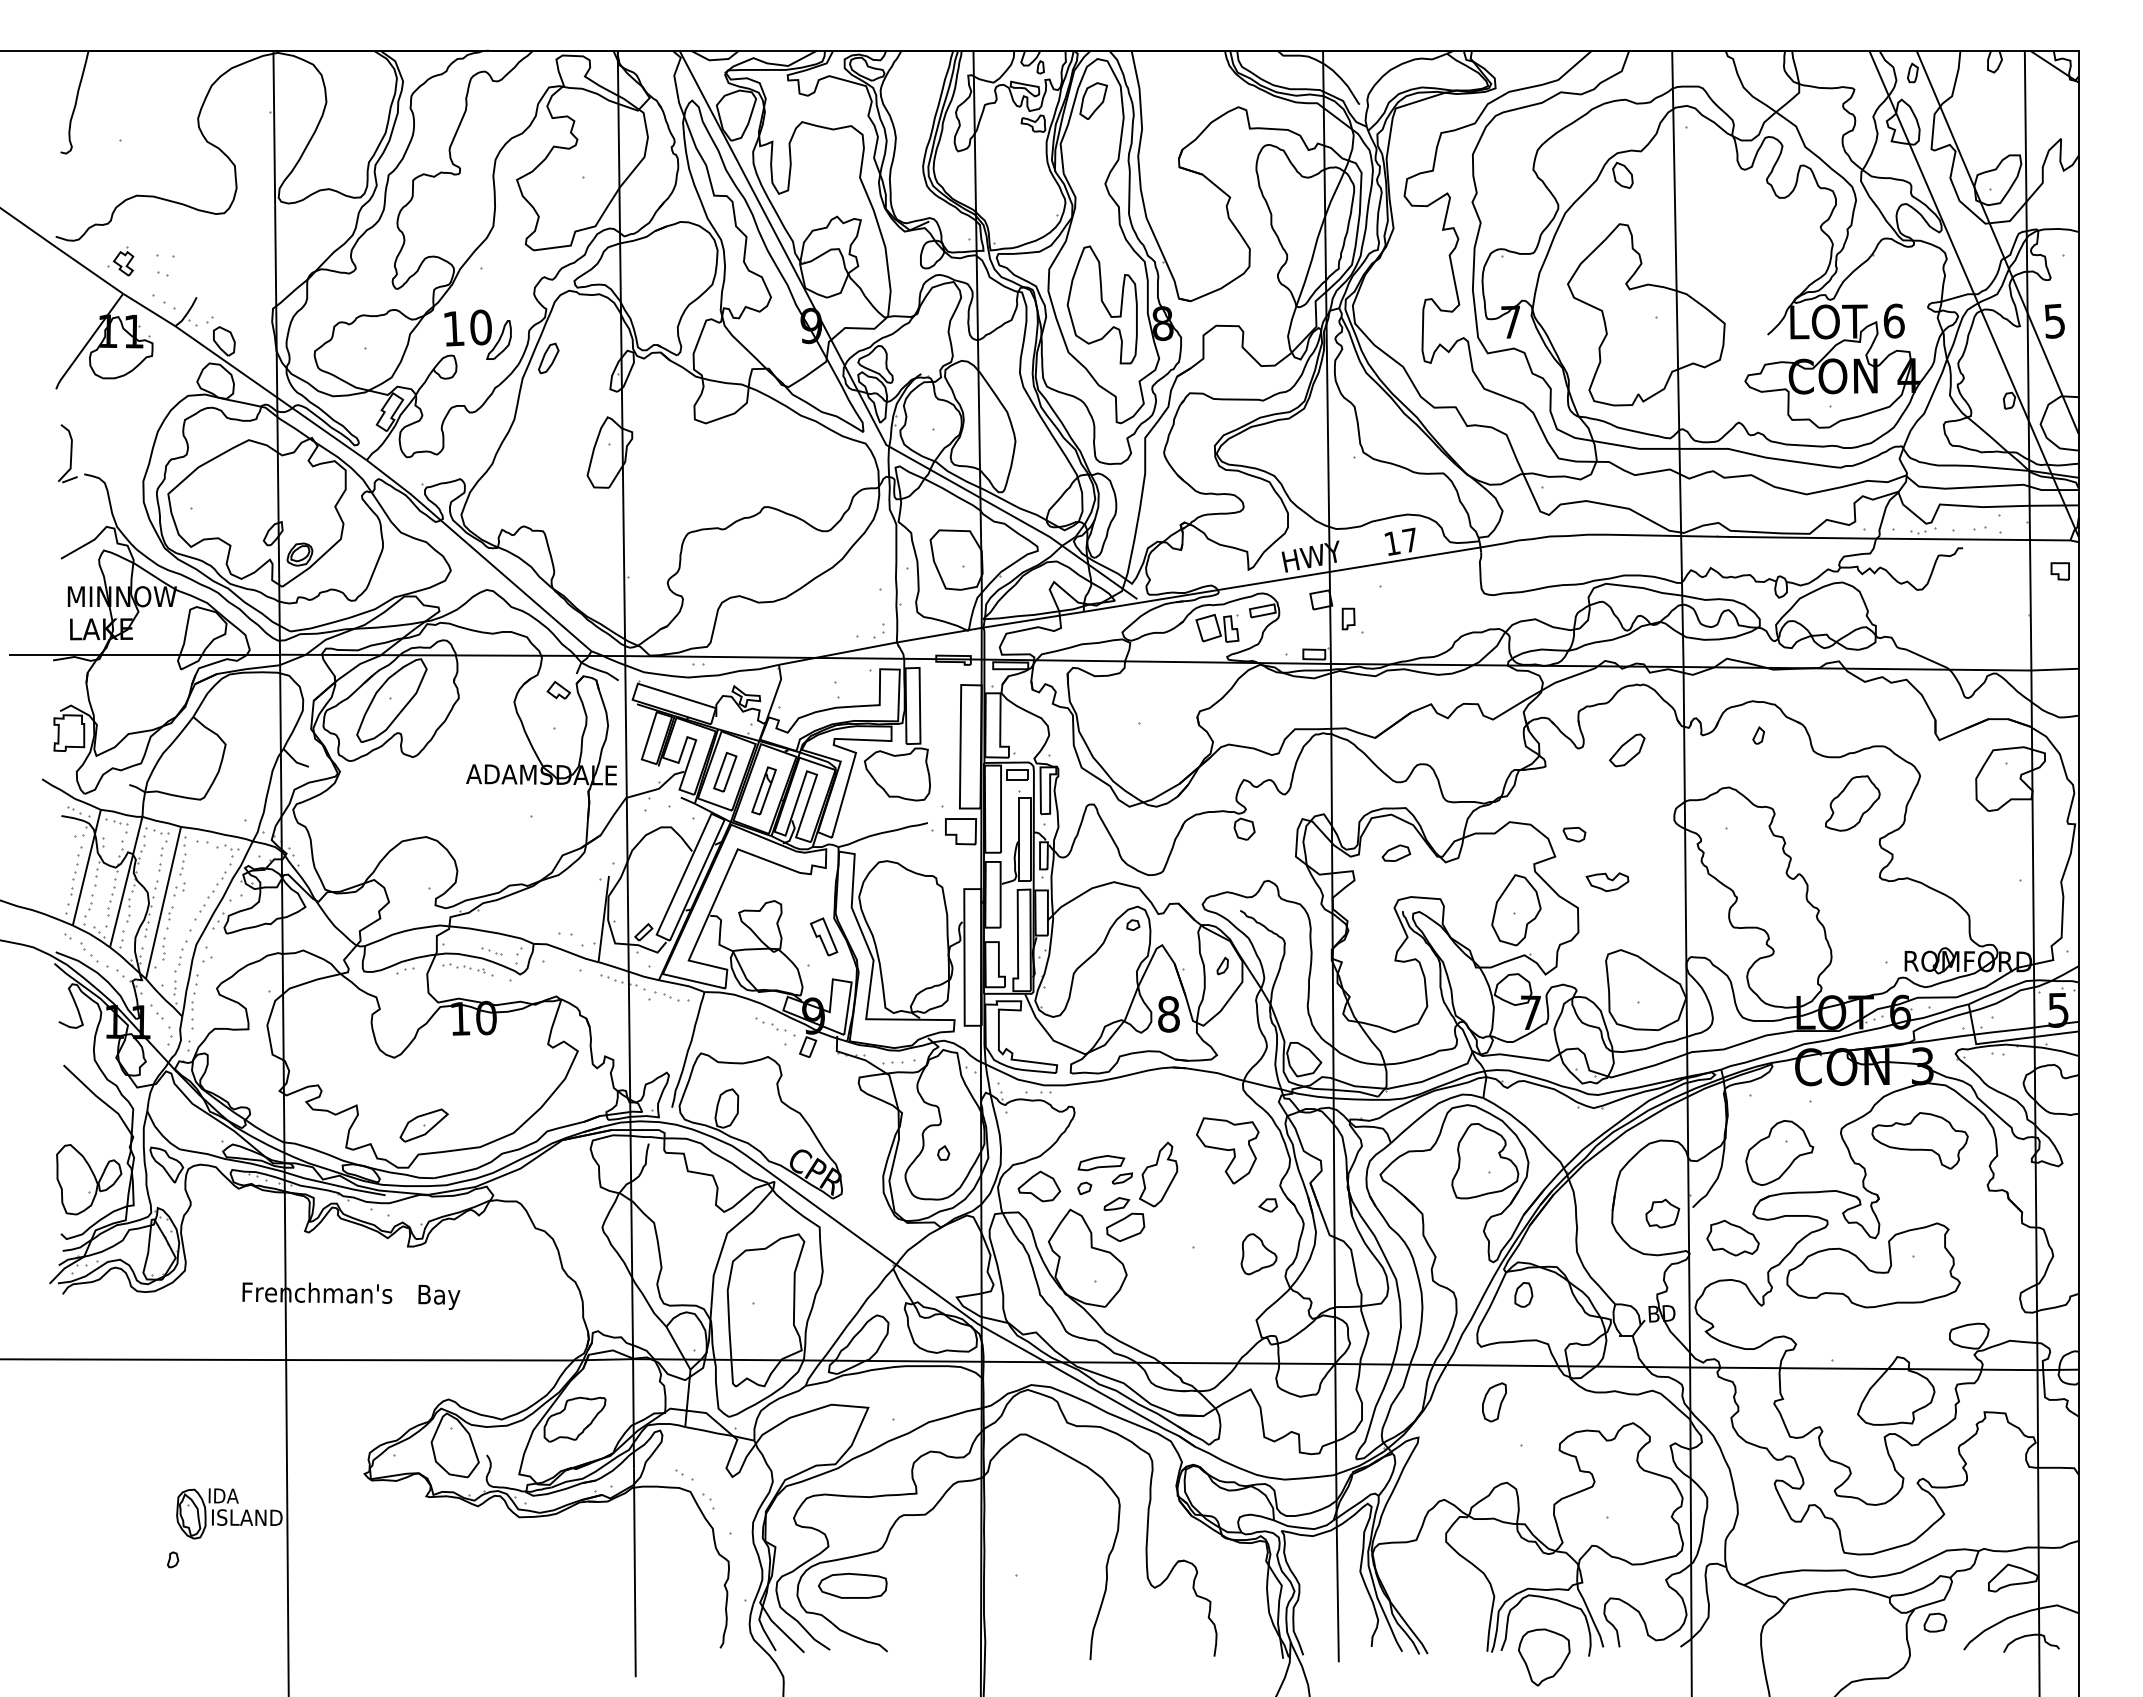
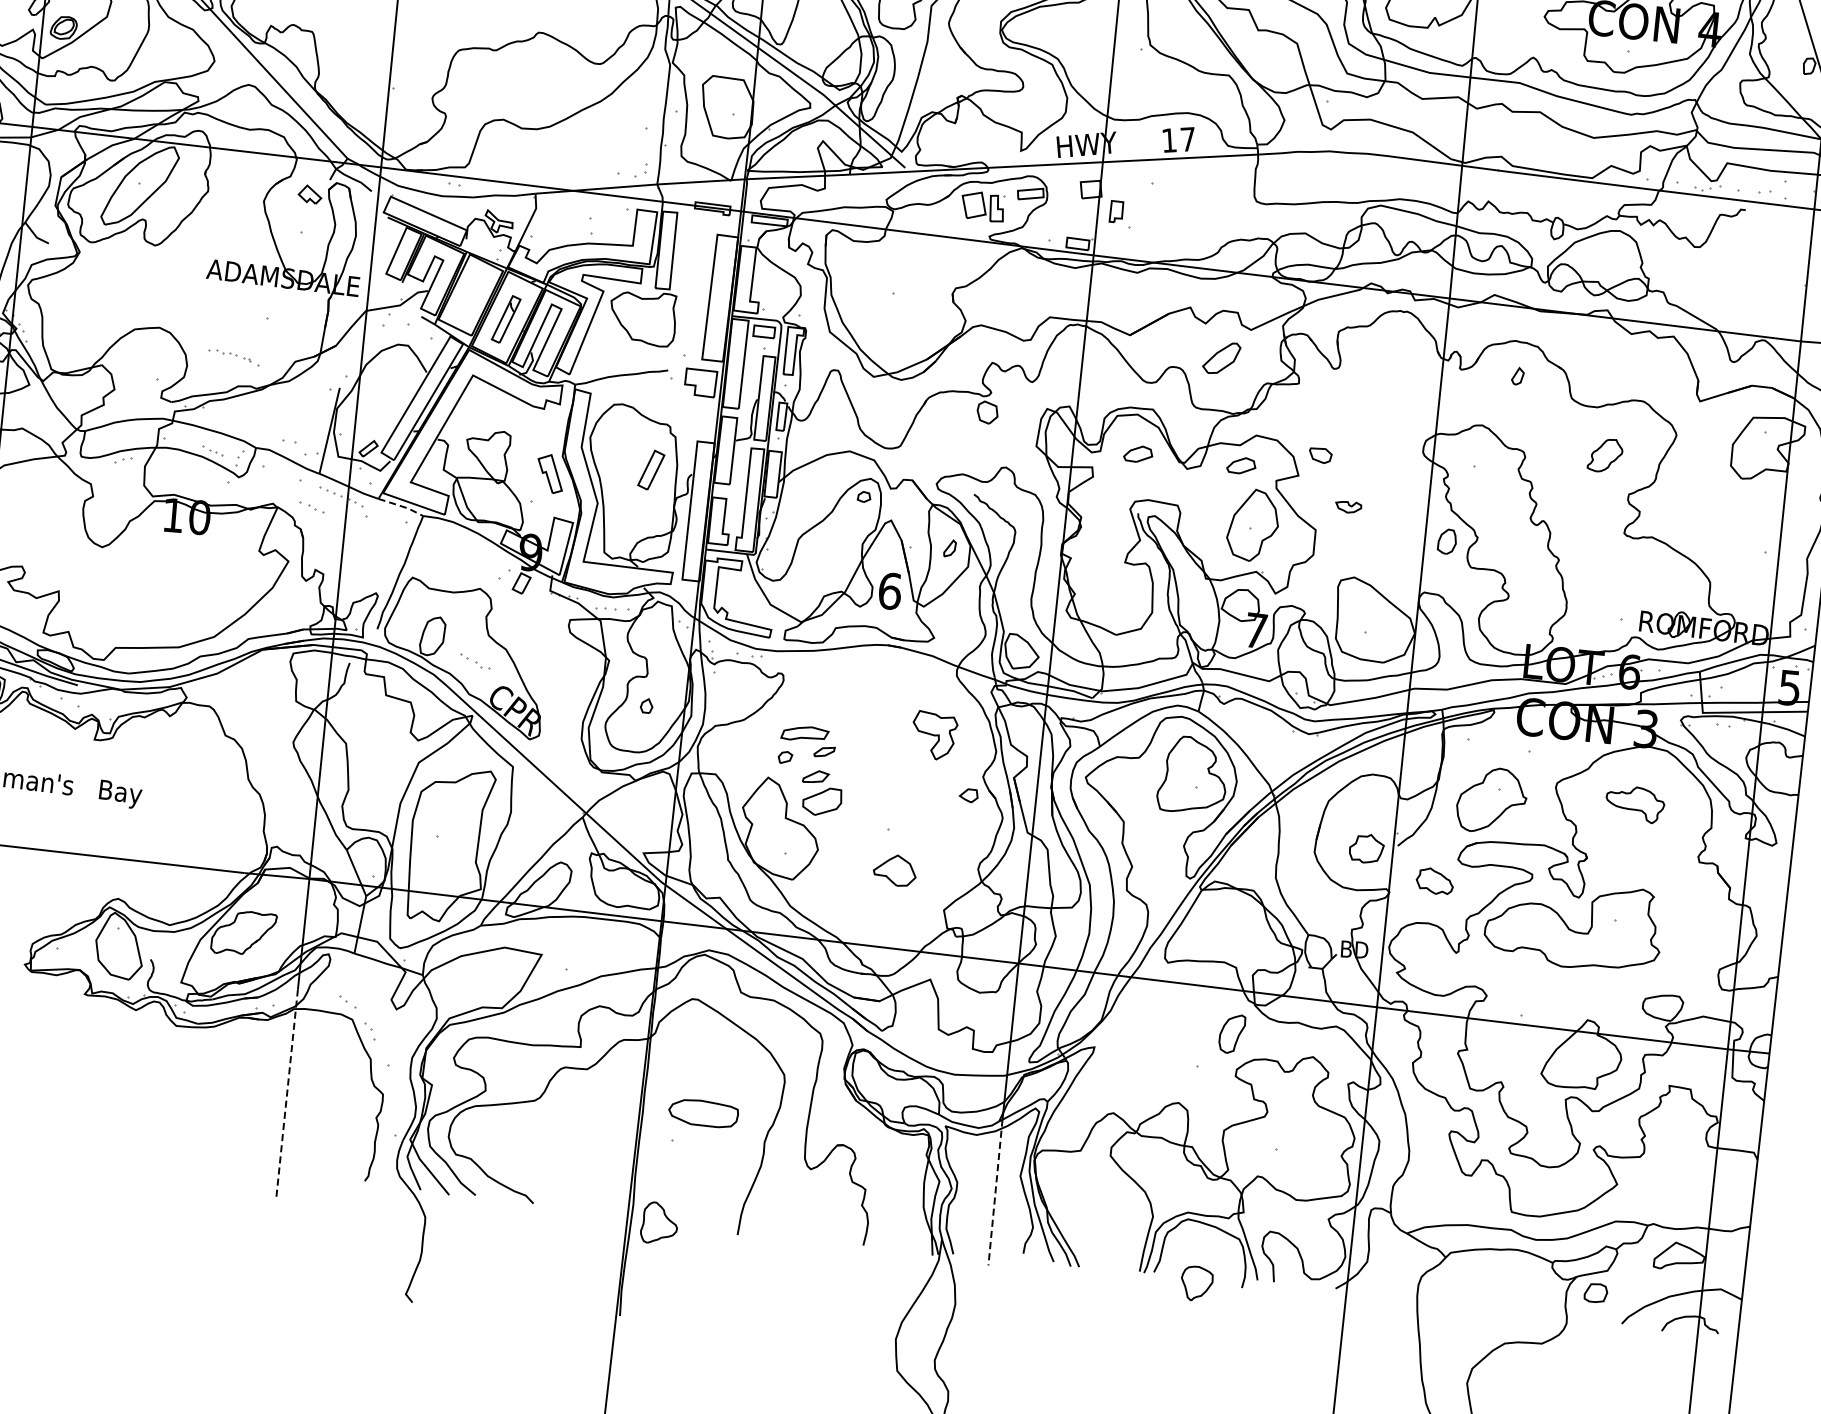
part: (1627, 750) -> (1221, 358), moved
part: (725, 771) -> (651, 469), moved
part: (1852, 803) -> (1605, 455), size x0.6
part: (1498, 852) -> (1241, 464), added
part: (1607, 881) -> (1348, 506), size x0.6
part: (467, 969) -> (233, 356), moved
line: (682, 984) -> (401, 505), solid -> dashed
part: (666, 996) -> (311, 508), moved
text: (1169, 1014) -> (890, 591), 8 -> 6
part: (770, 1024) -> (474, 661), moved
part: (423, 1125) -> (124, 619), removed
part: (1919, 1140) -> (1634, 803), size x0.6
part: (1227, 1150) -> (933, 735), size x0.7
part: (1158, 1174) -> (861, 751), removed
part: (1039, 1186) -> (895, 870), moved
part: (1732, 1237) -> (1434, 880), size x0.7
part: (1258, 1254) -> (659, 1223), moved
part: (1523, 1294) -> (1447, 541), moved
part: (1494, 1402) -> (1232, 1034), moved
line: (634, 1573) -> (286, 1095), solid -> dashed
part: (852, 1585) -> (703, 1112), moved
line: (1337, 1590) -> (995, 1192), solid -> dashed
part: (1544, 1657) -> (1196, 1283), size x0.6

